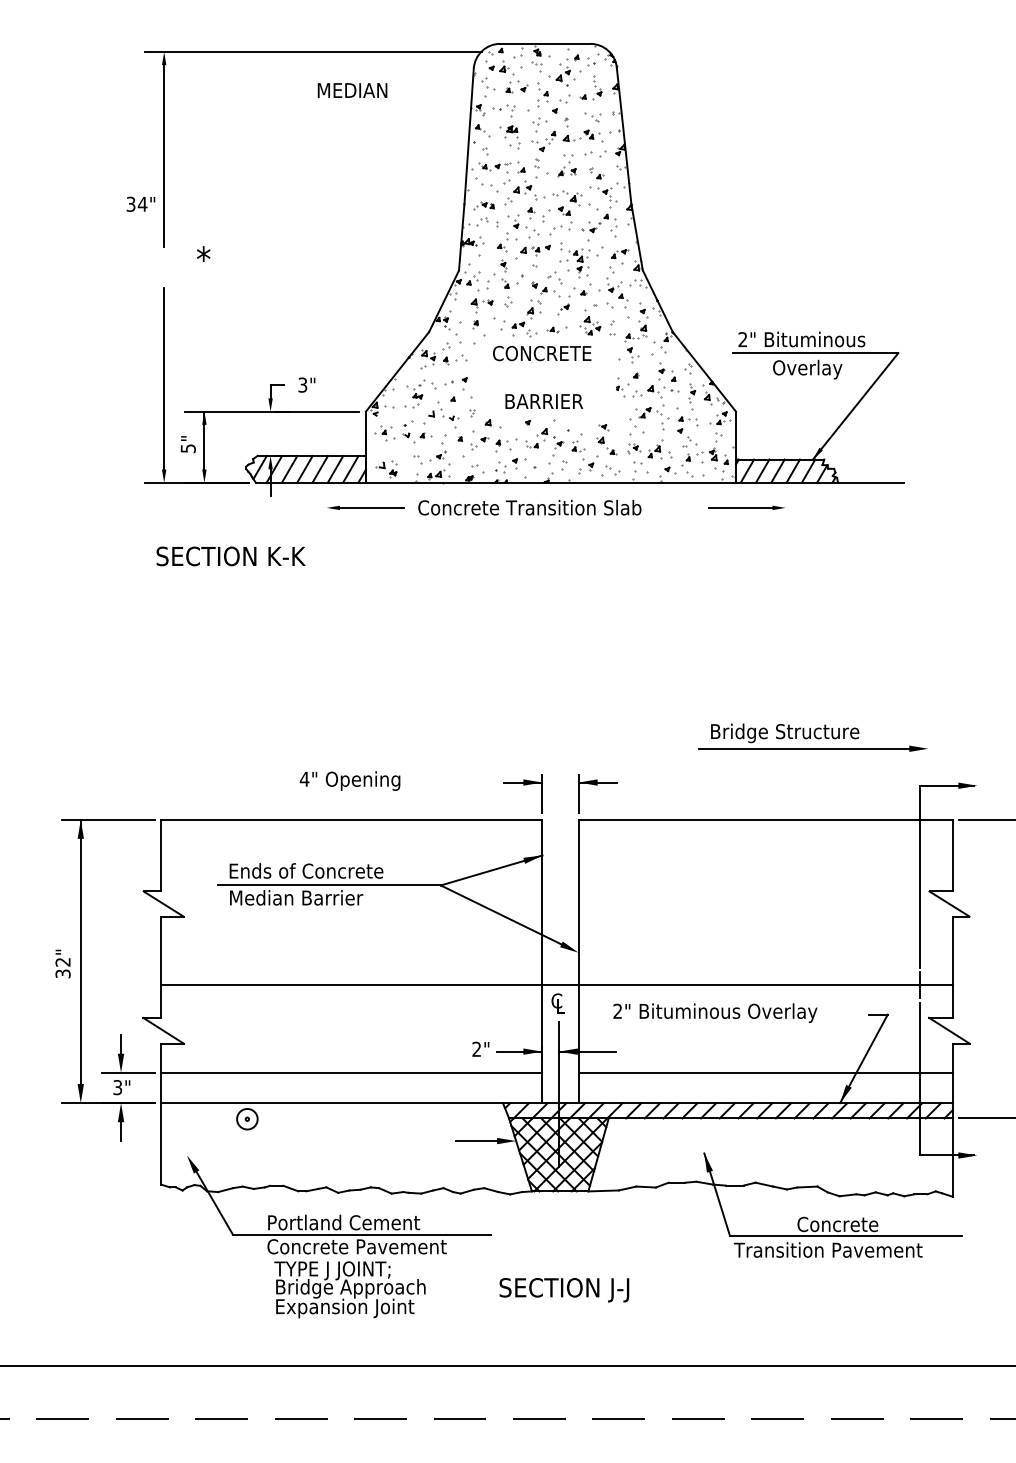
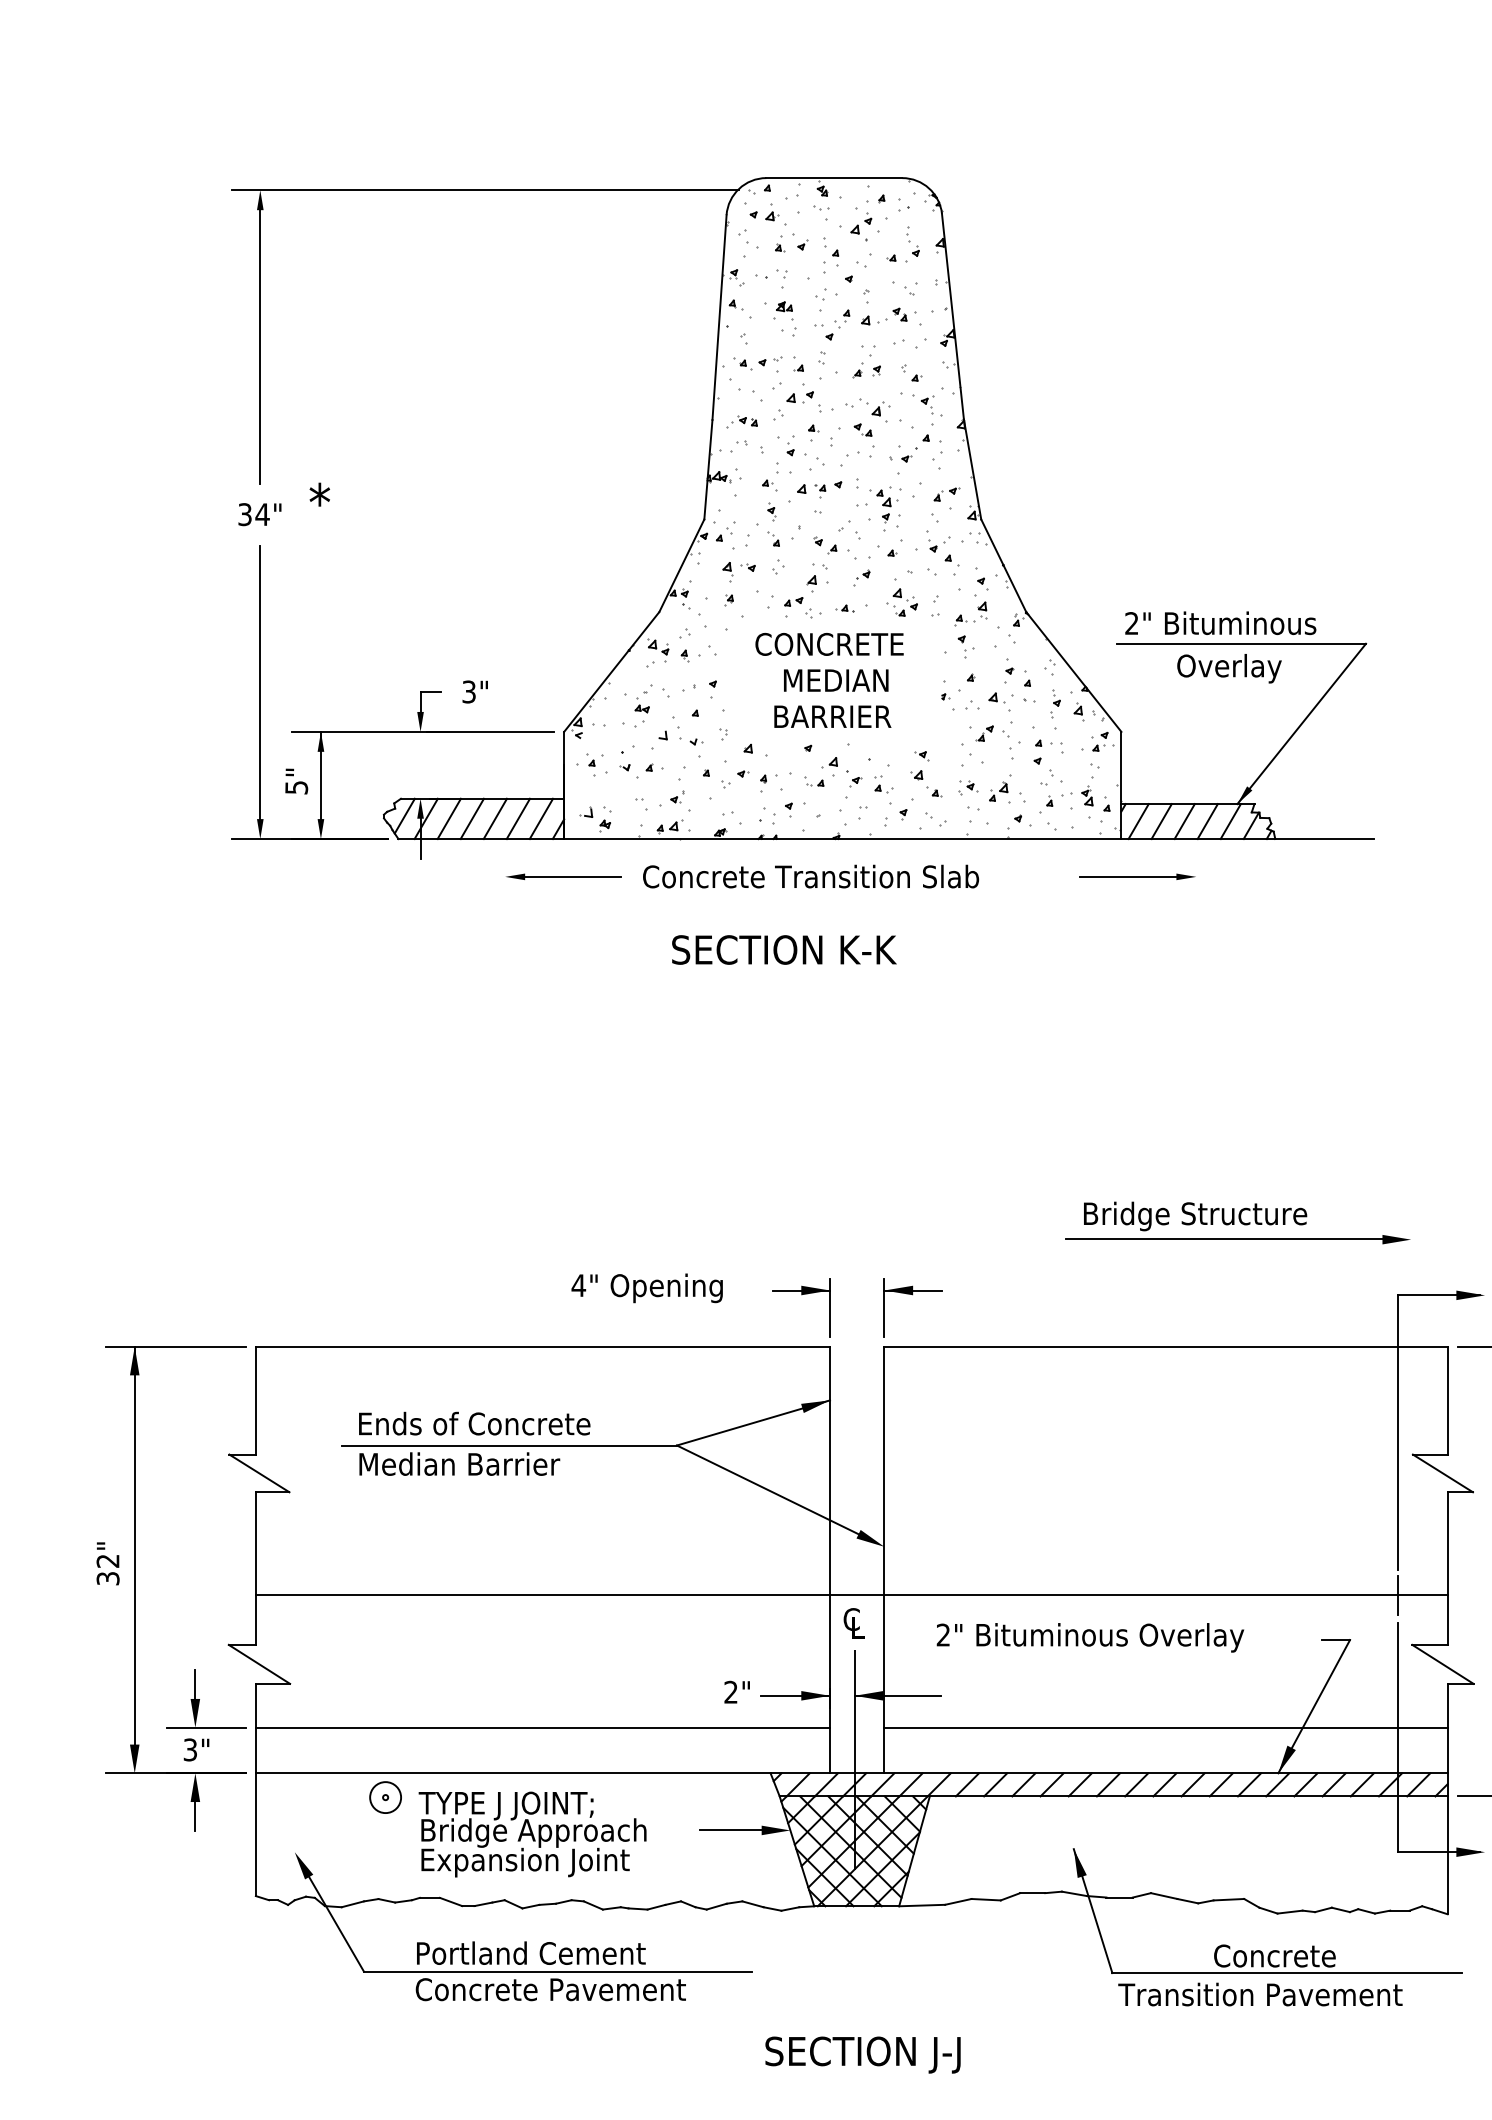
text: (352, 90) -> (836, 680), moved
text: (140, 203) -> (259, 513), moved
text: (230, 556) -> (783, 950), moved
text: (349, 780) -> (646, 1287), moved
text: (349, 1289) -> (531, 1834), moved

